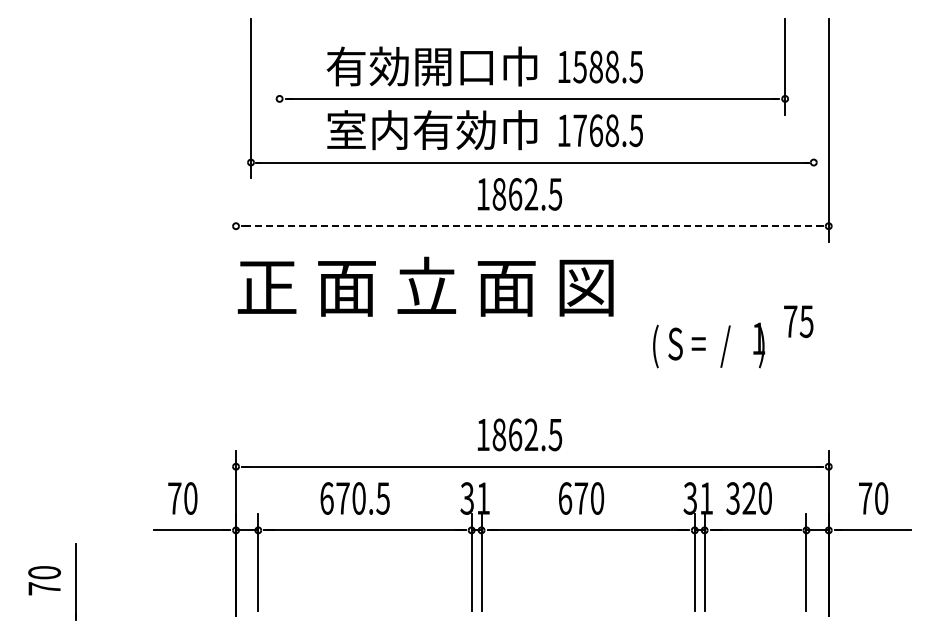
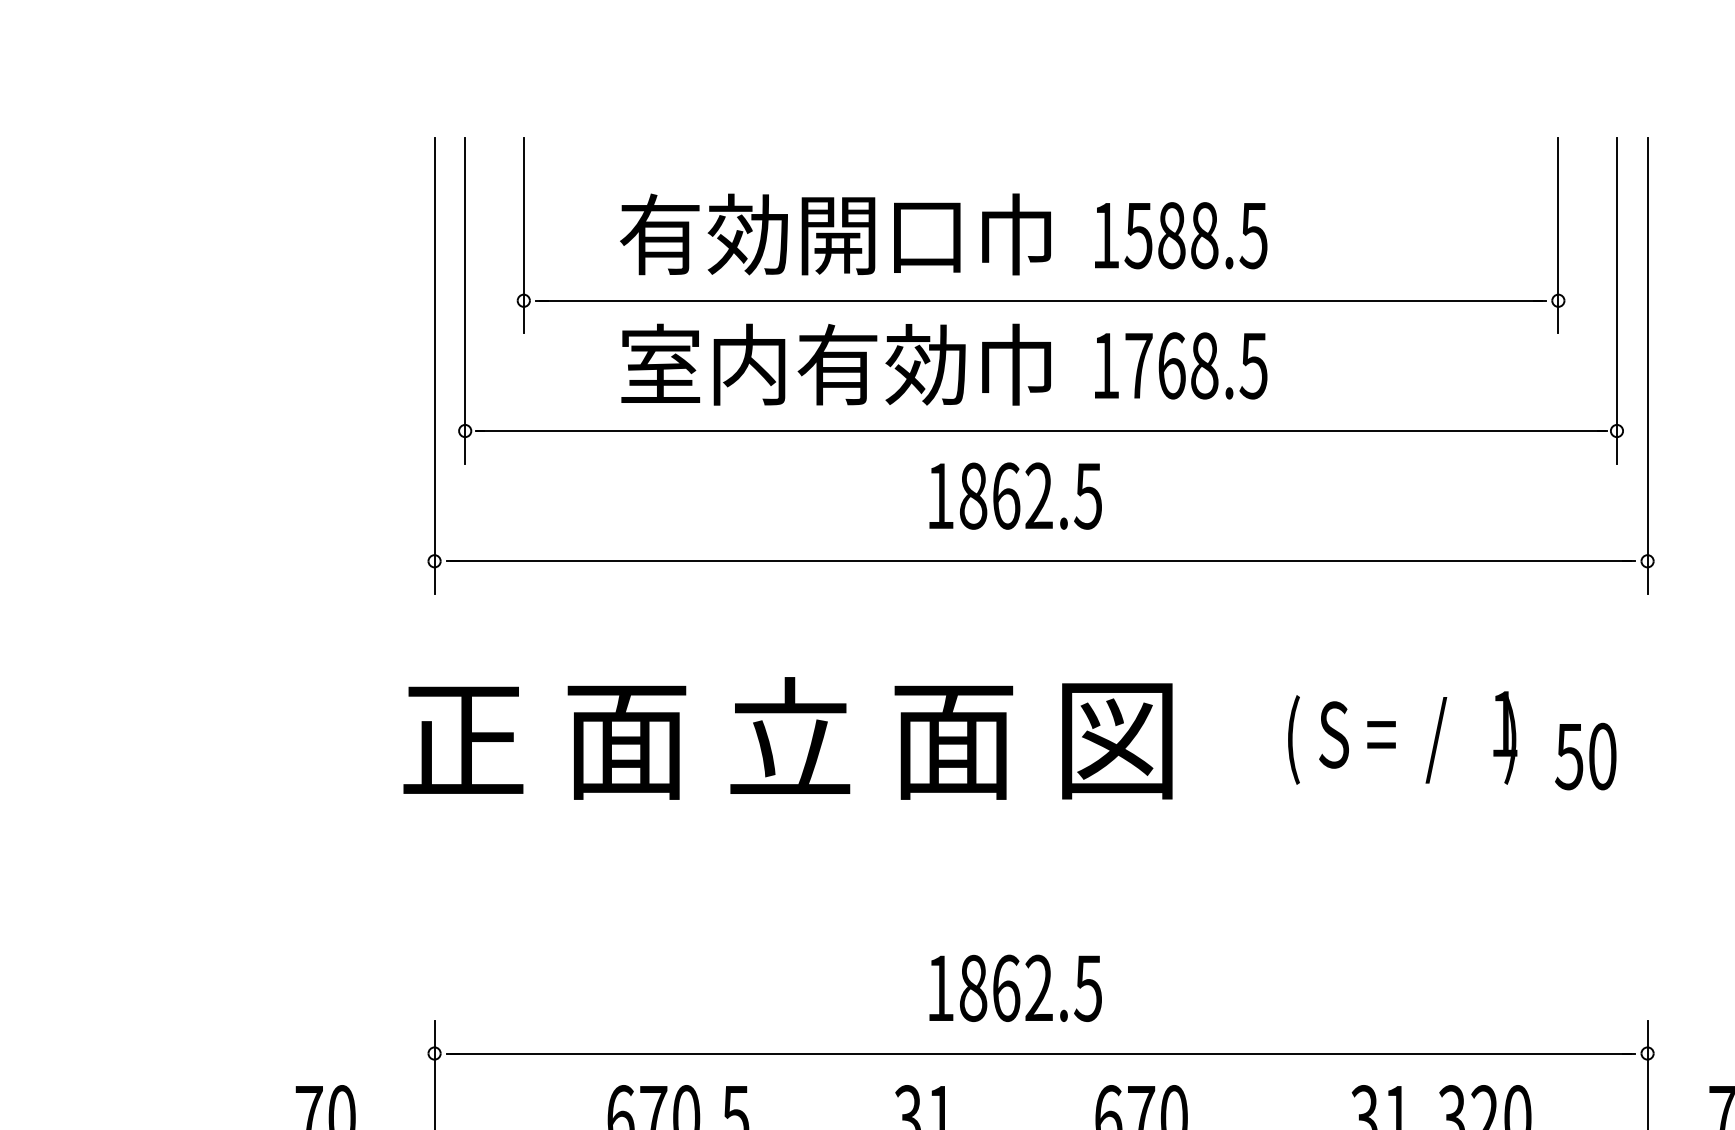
line: (279, 66) -> (523, 234), added
line: (813, 98) -> (1616, 299), added
line: (236, 130) -> (435, 365), added
line: (532, 226) -> (1041, 561), dashed -> solid
text: (425, 286) -> (787, 737), moved
text: (798, 321) -> (1585, 756), 75 -> 50
text: (709, 345) -> (1403, 737), moved

